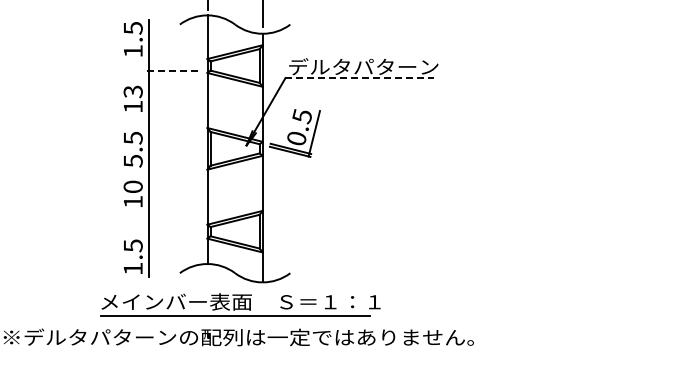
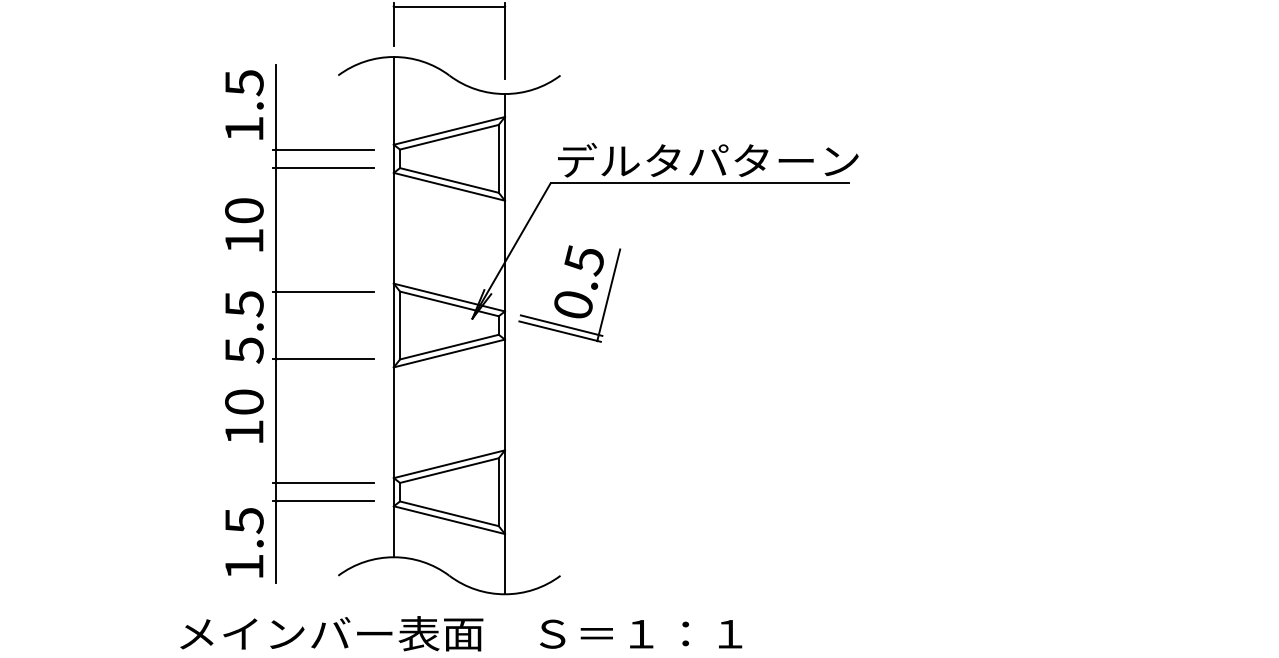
line: (172, 61) -> (323, 149), added
line: (172, 70) -> (323, 167), dashed -> solid
line: (359, 78) -> (699, 183), dashed -> solid
text: (132, 91) -> (242, 210), 13 -> 10
line: (172, 131) -> (323, 290), added
line: (172, 165) -> (323, 359), added
line: (172, 227) -> (323, 483), added
line: (172, 236) -> (323, 501), added

